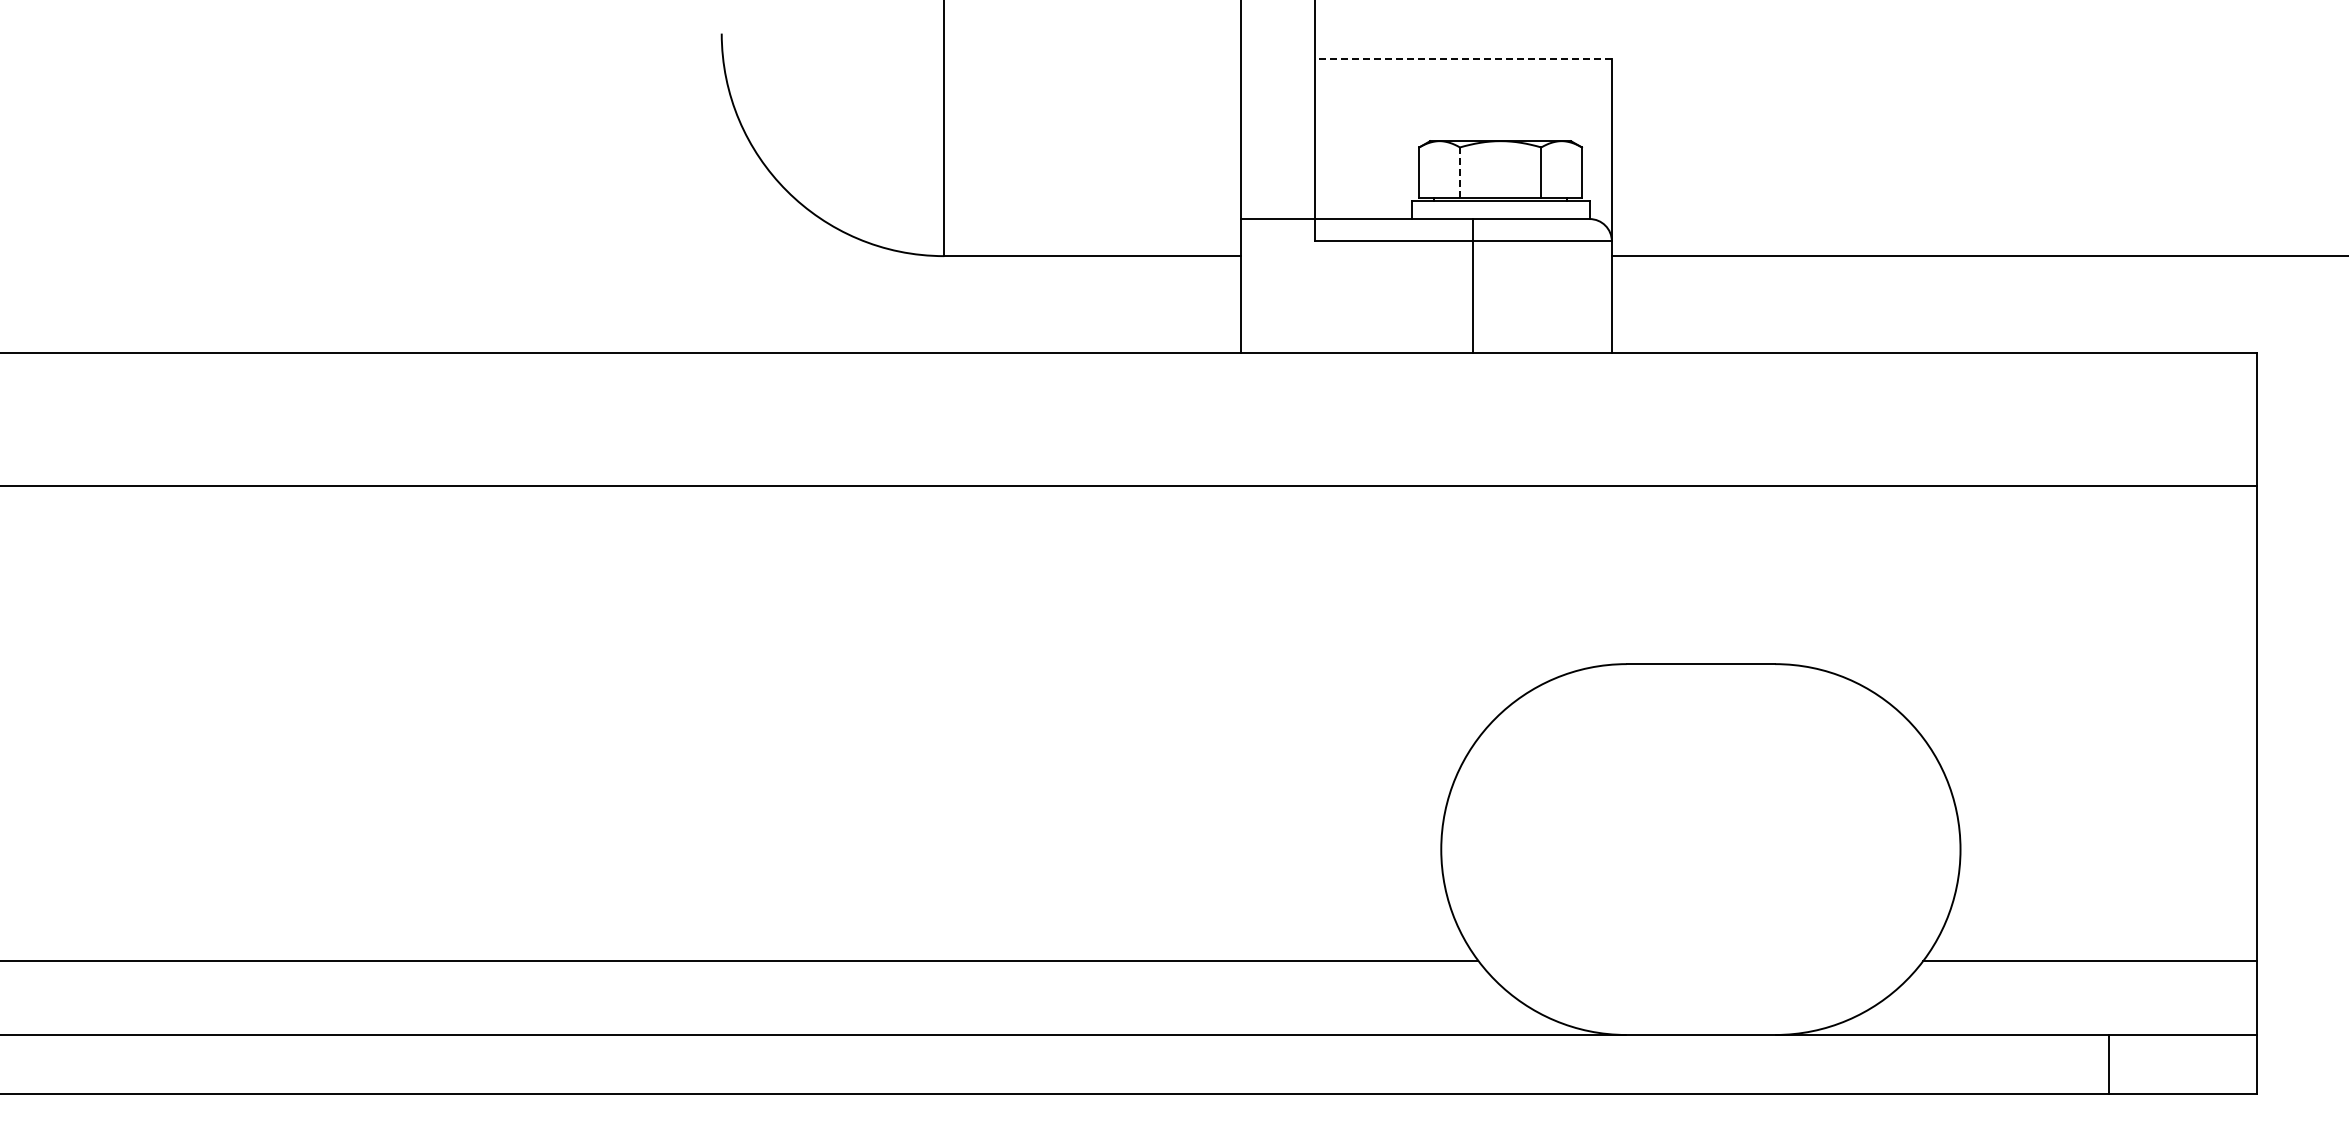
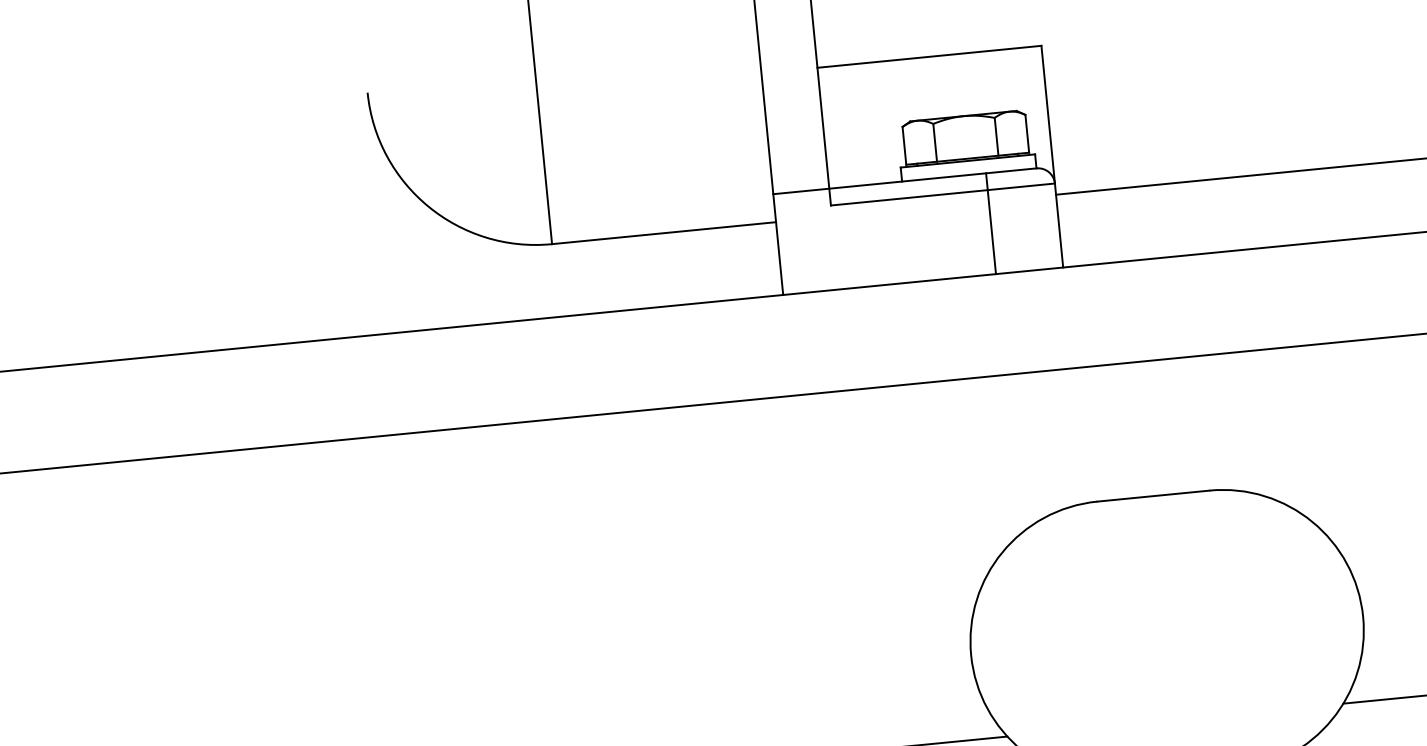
line: (1463, 58) -> (929, 56), dashed -> solid
line: (1459, 172) -> (934, 142), dashed -> solid
line: (1472, 285) -> (990, 223), moved

